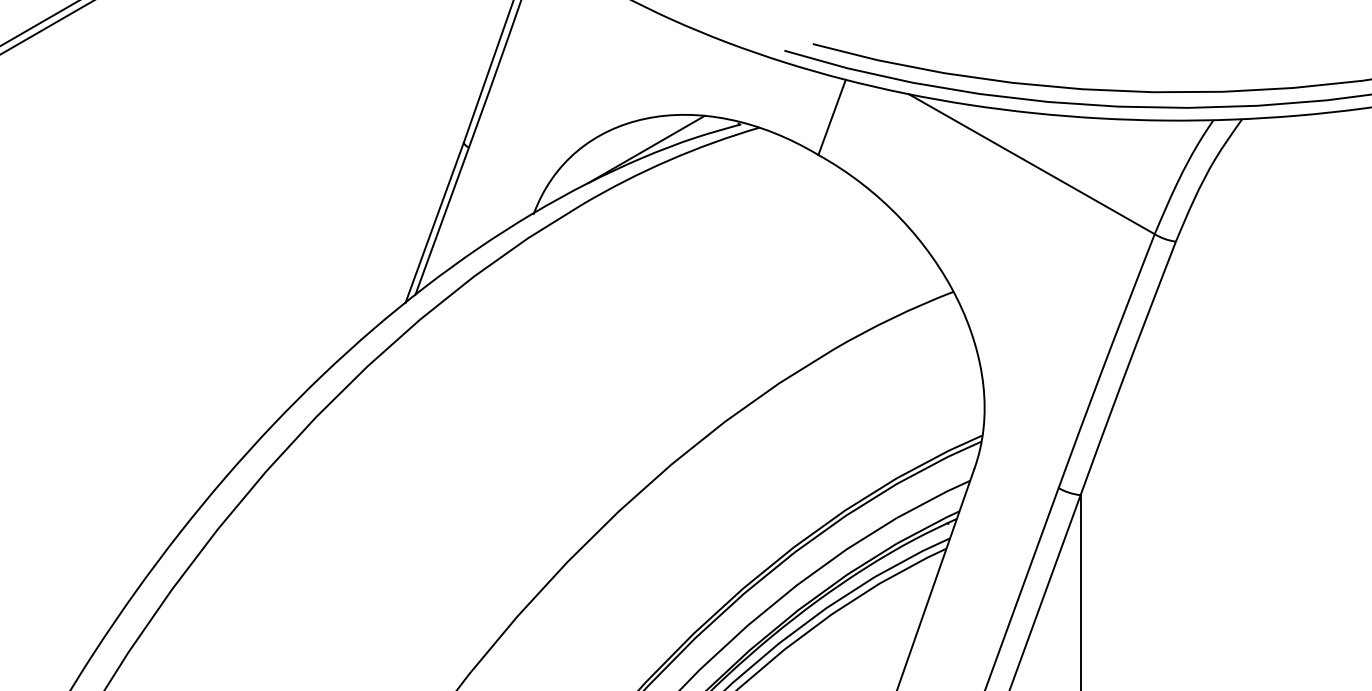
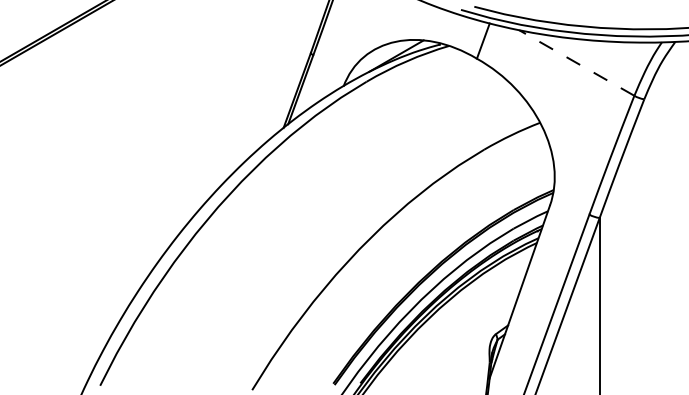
line: (1031, 163) -> (576, 62), solid -> dashed

